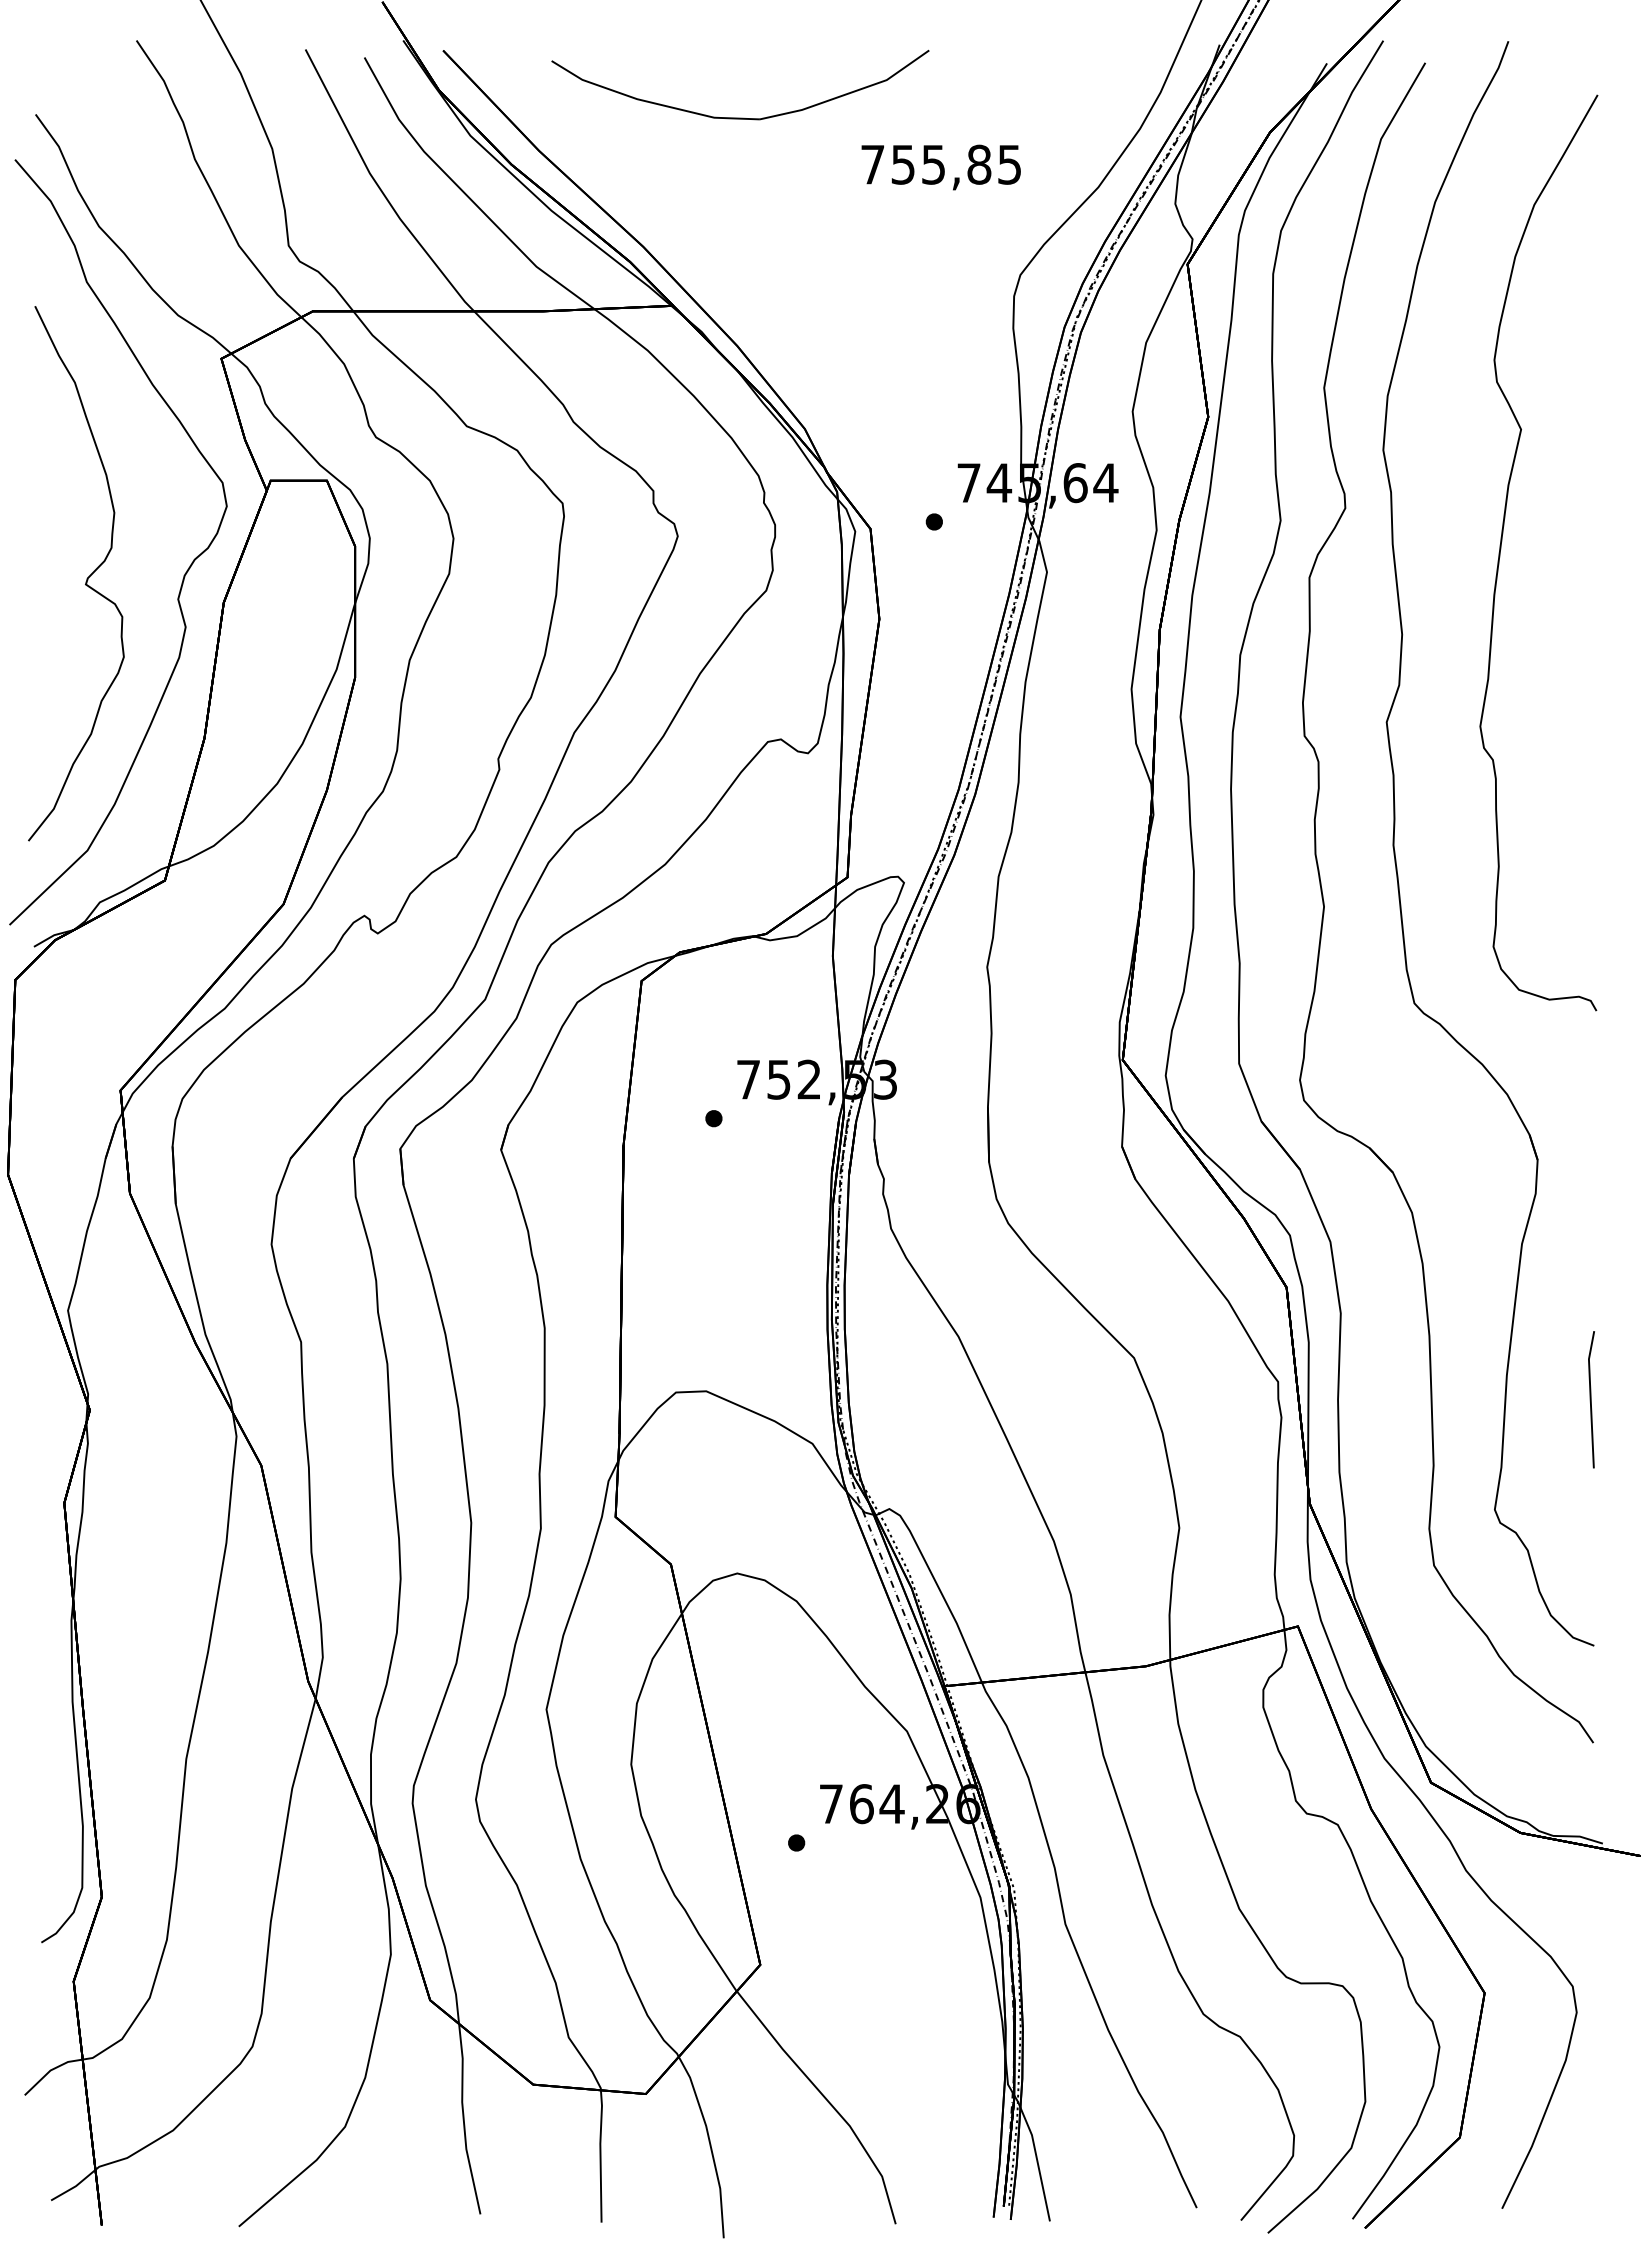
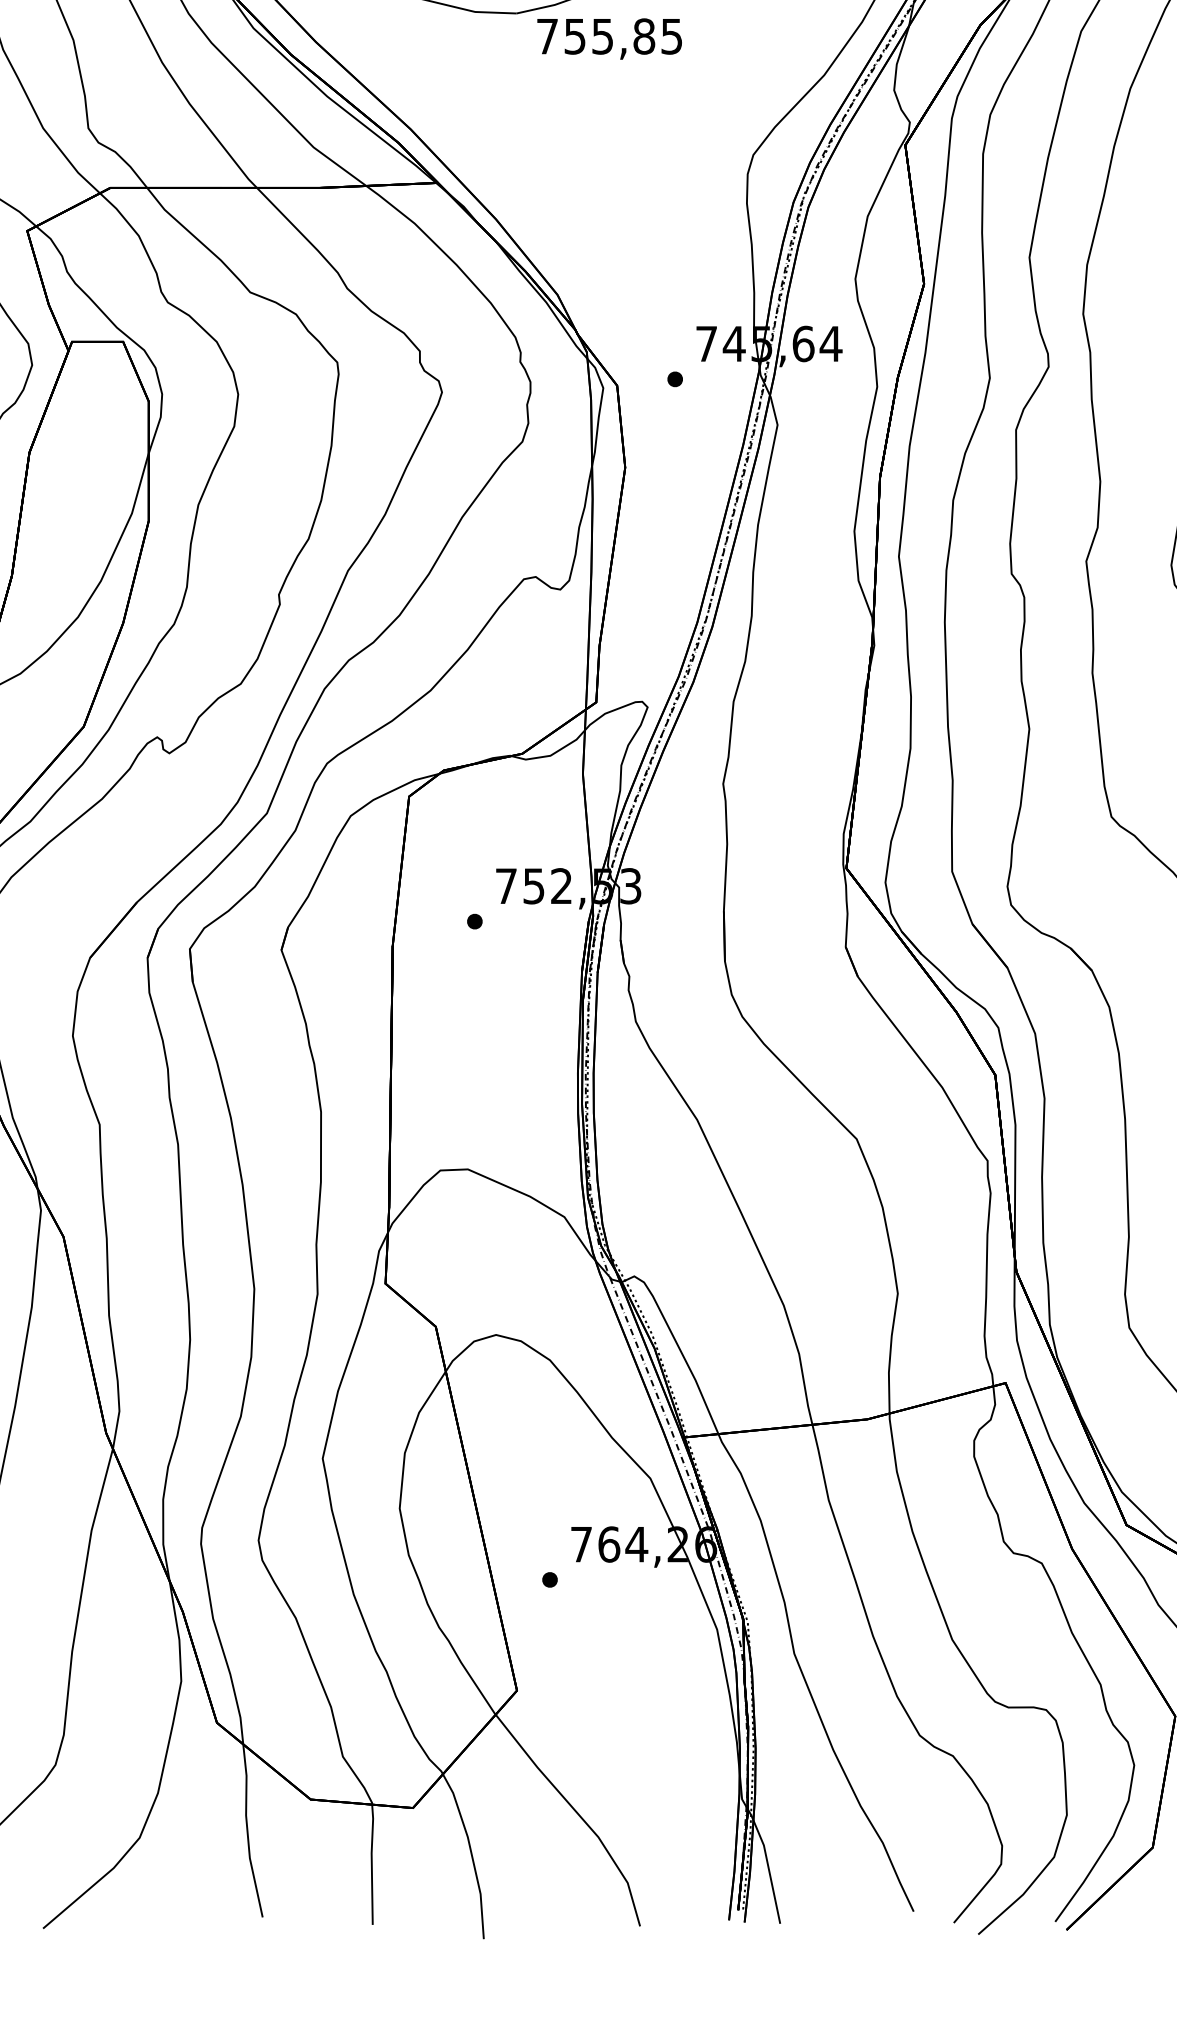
text: (940, 167) -> (608, 39), moved

